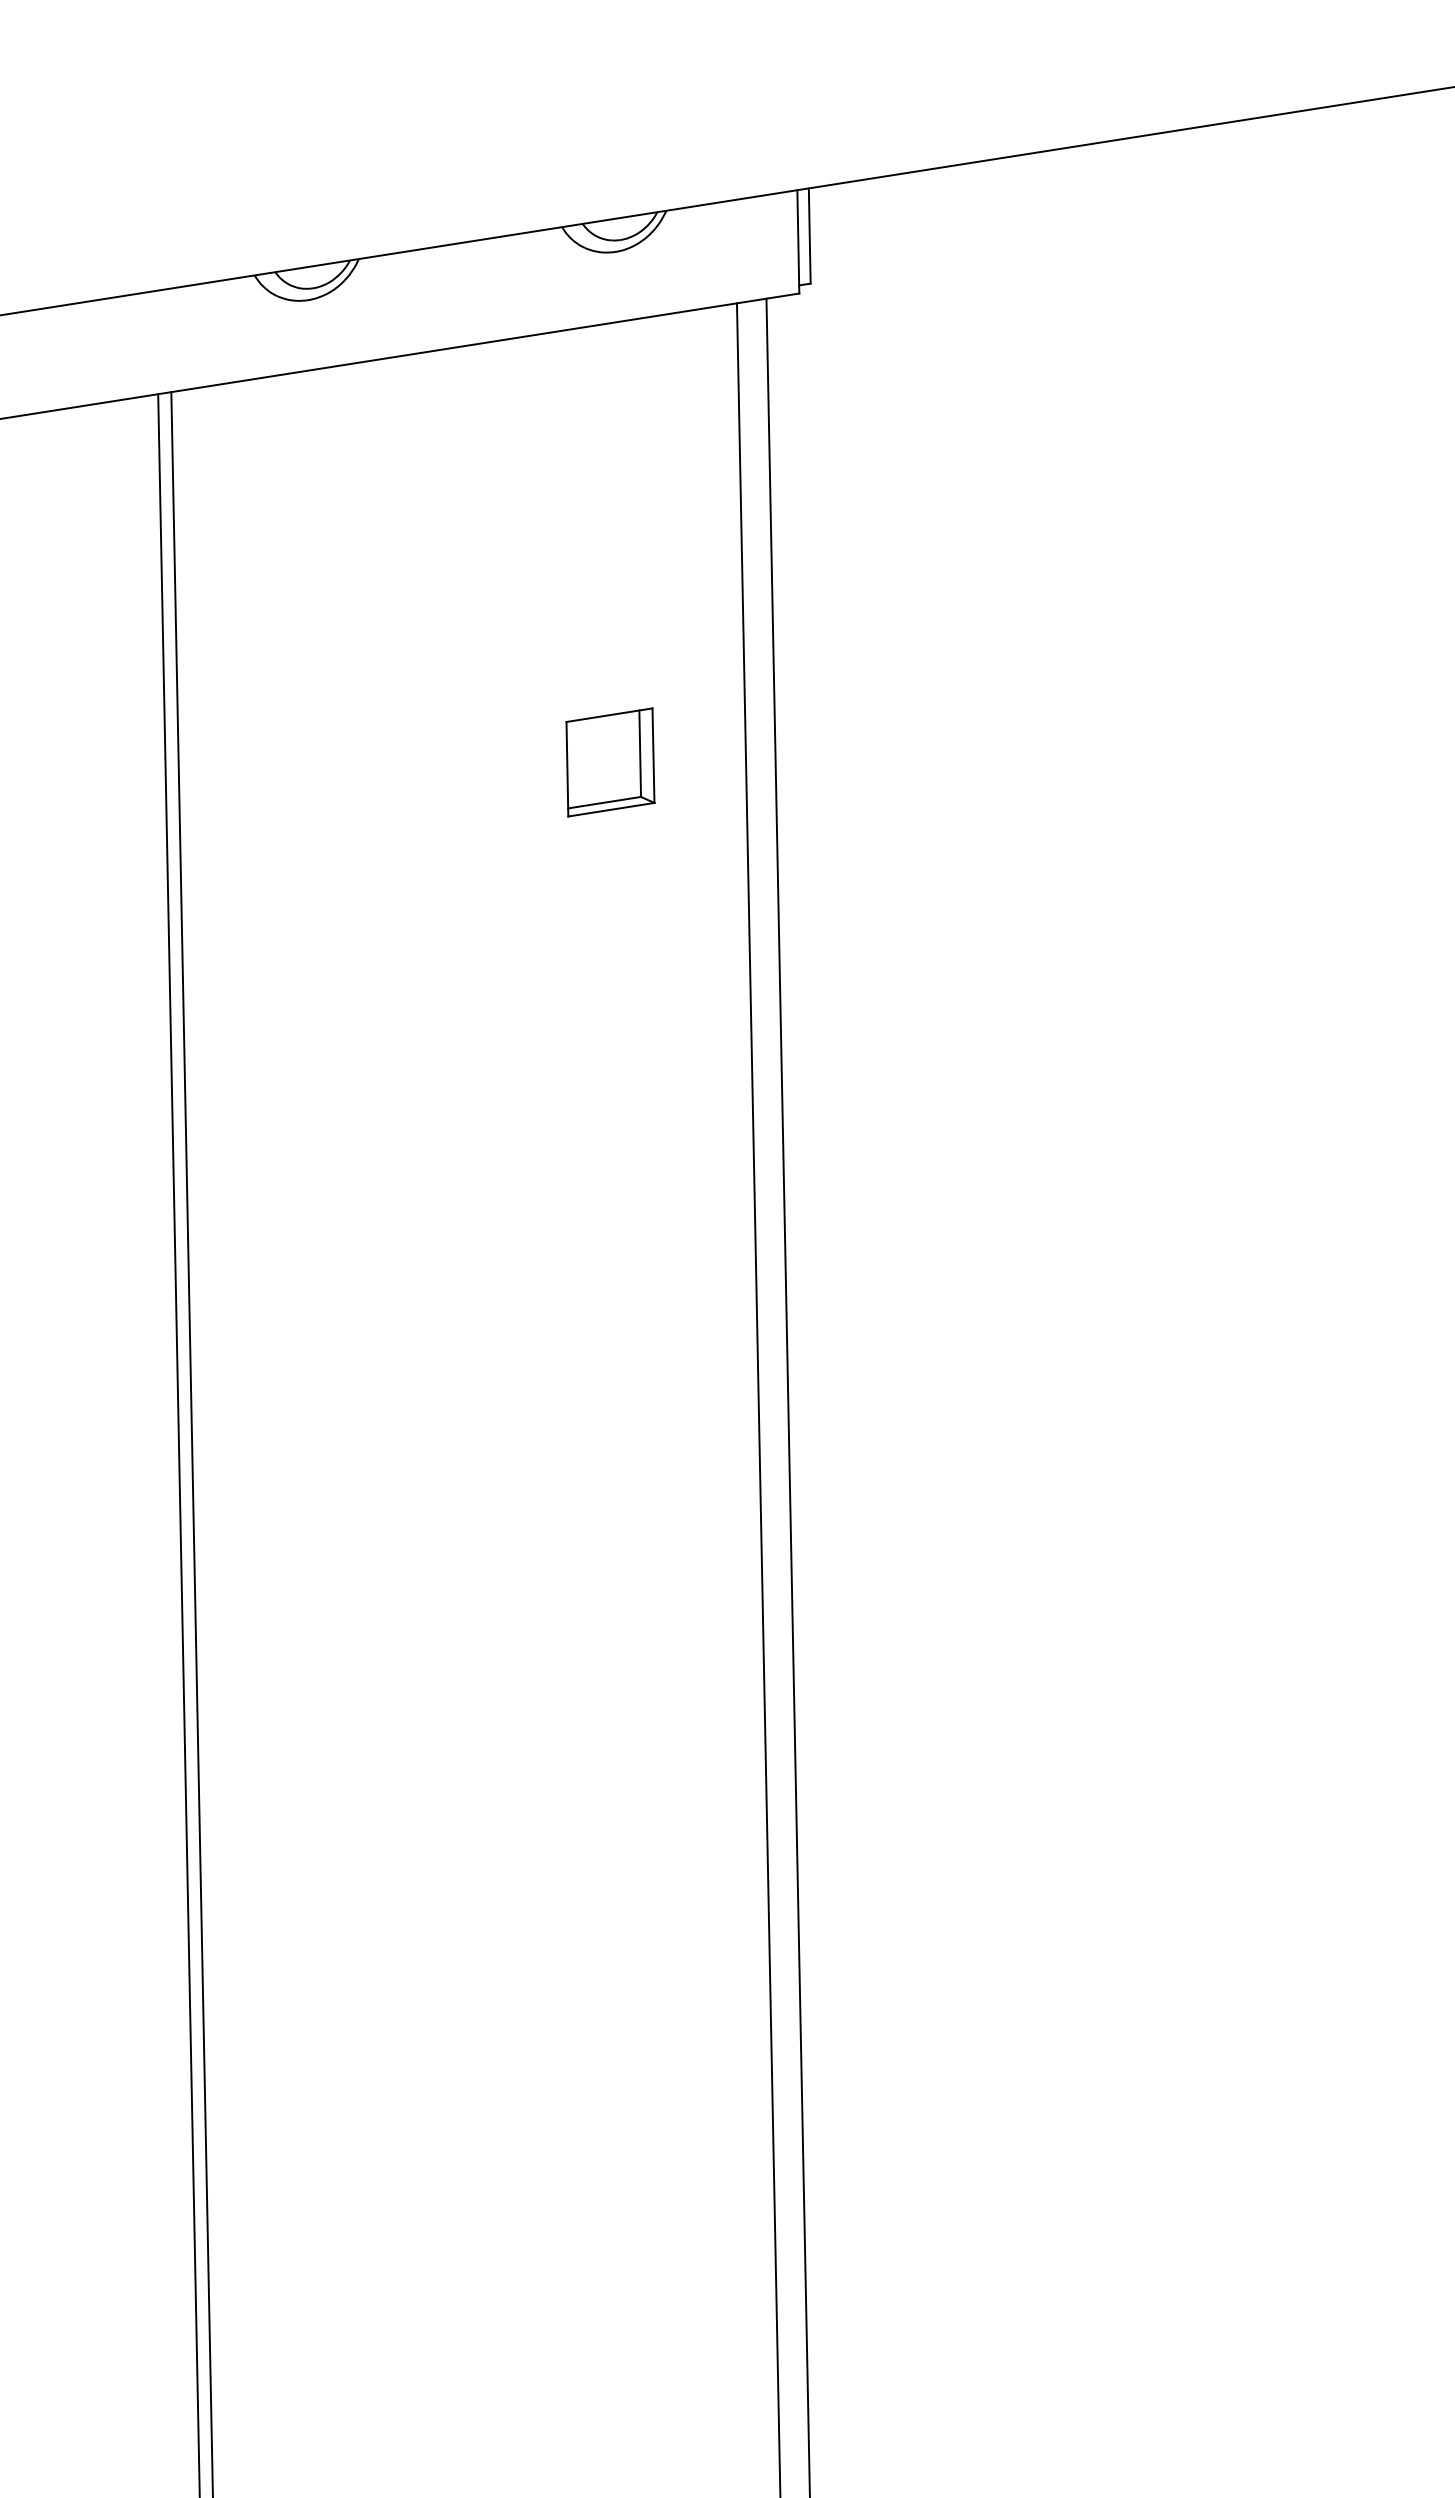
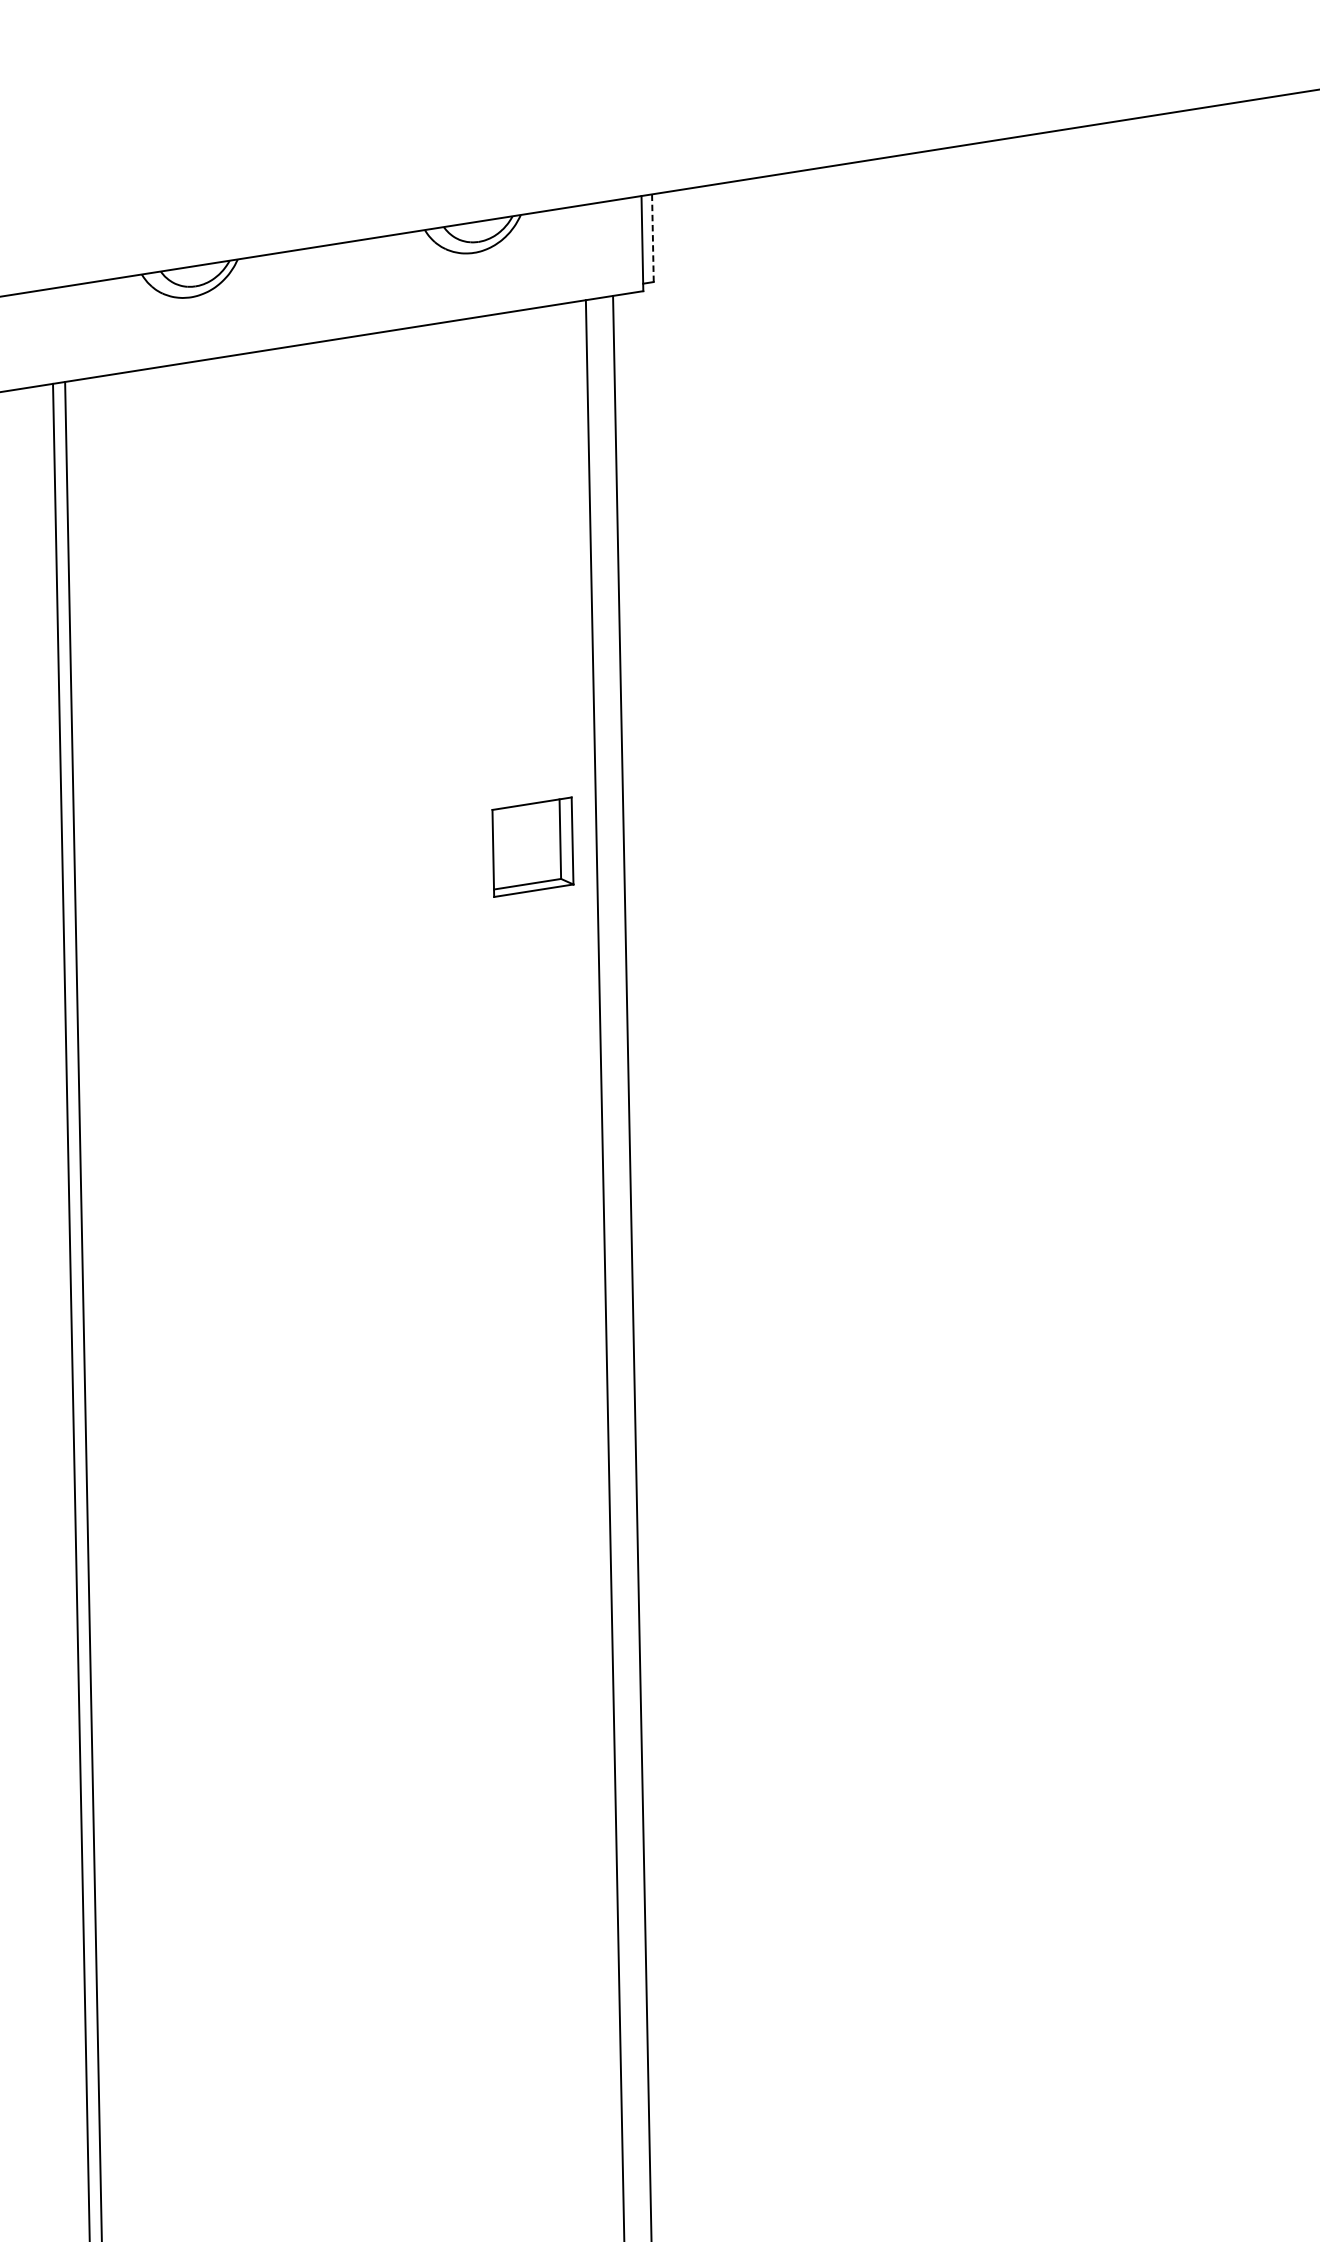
line: (809, 236) -> (652, 238), solid -> dashed
part: (610, 762) -> (532, 847), moved

